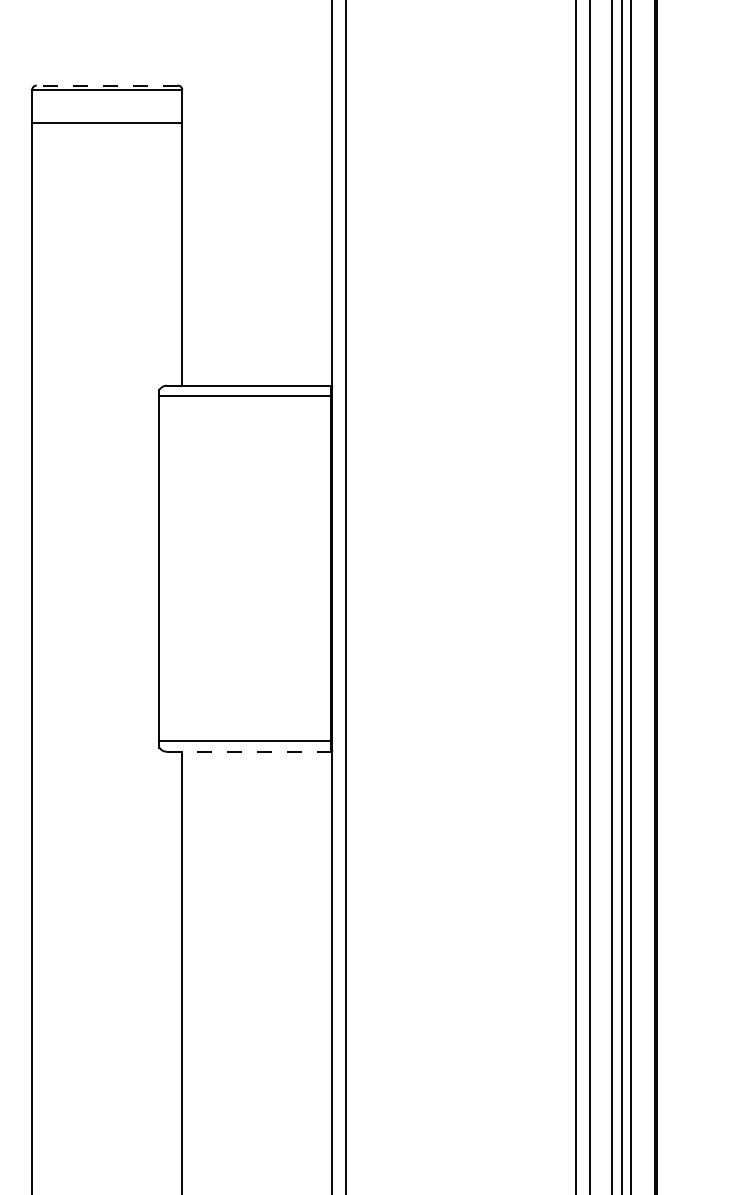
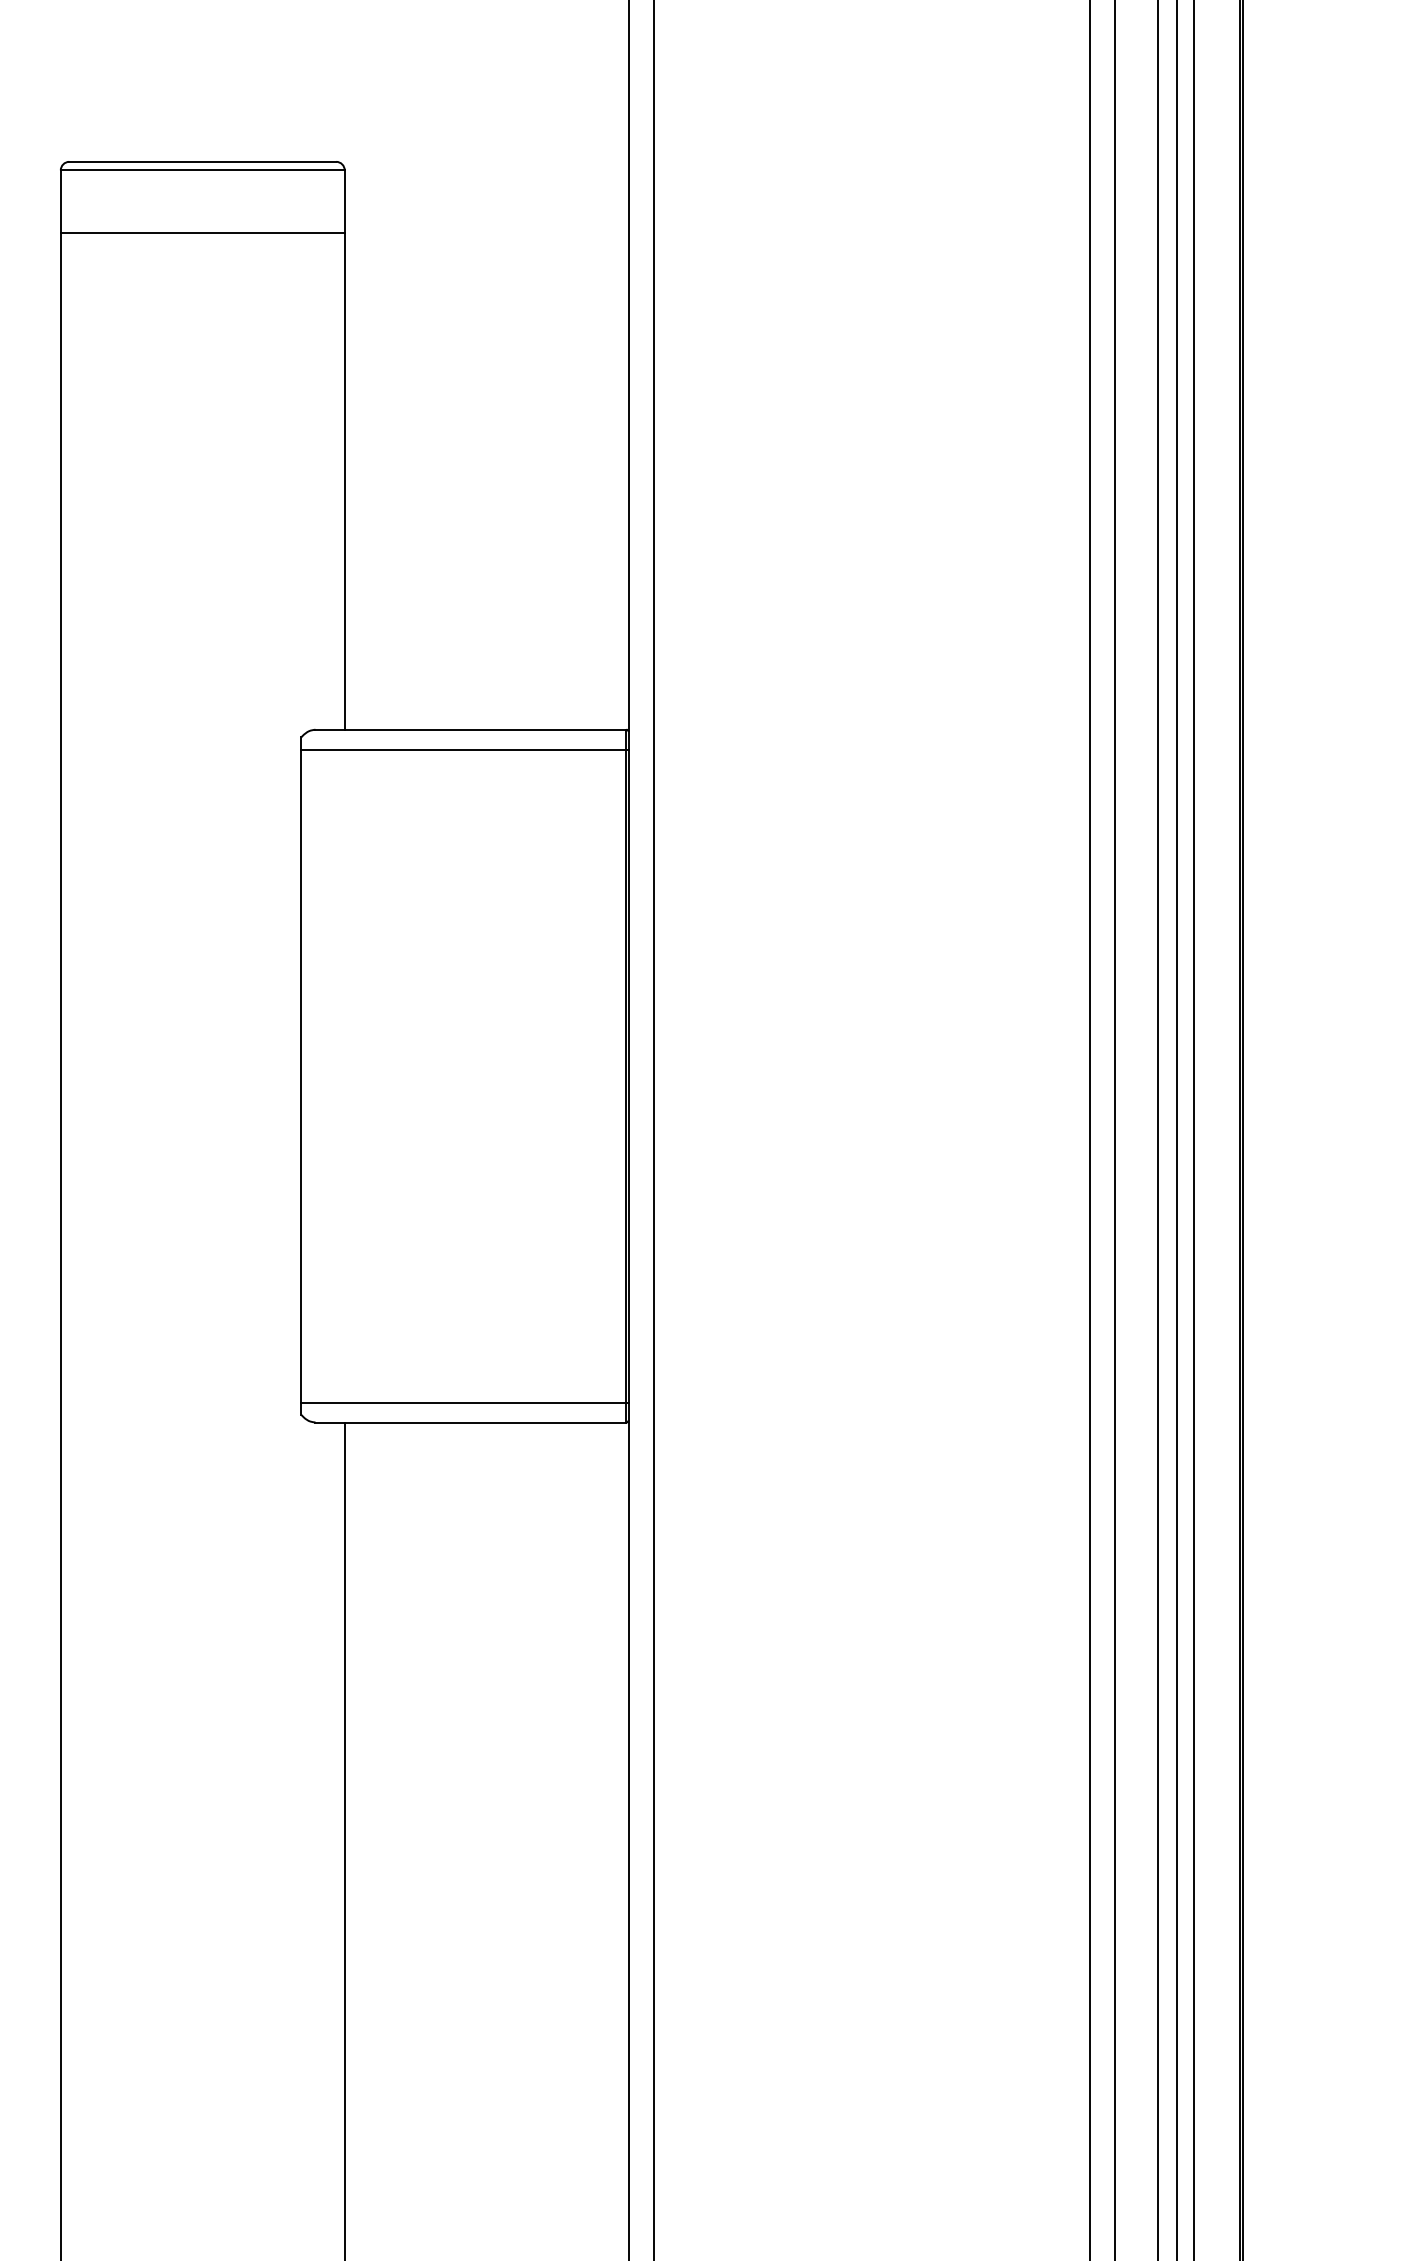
line: (107, 85) -> (203, 161), dashed -> solid
line: (249, 751) -> (471, 1421), dashed -> solid

